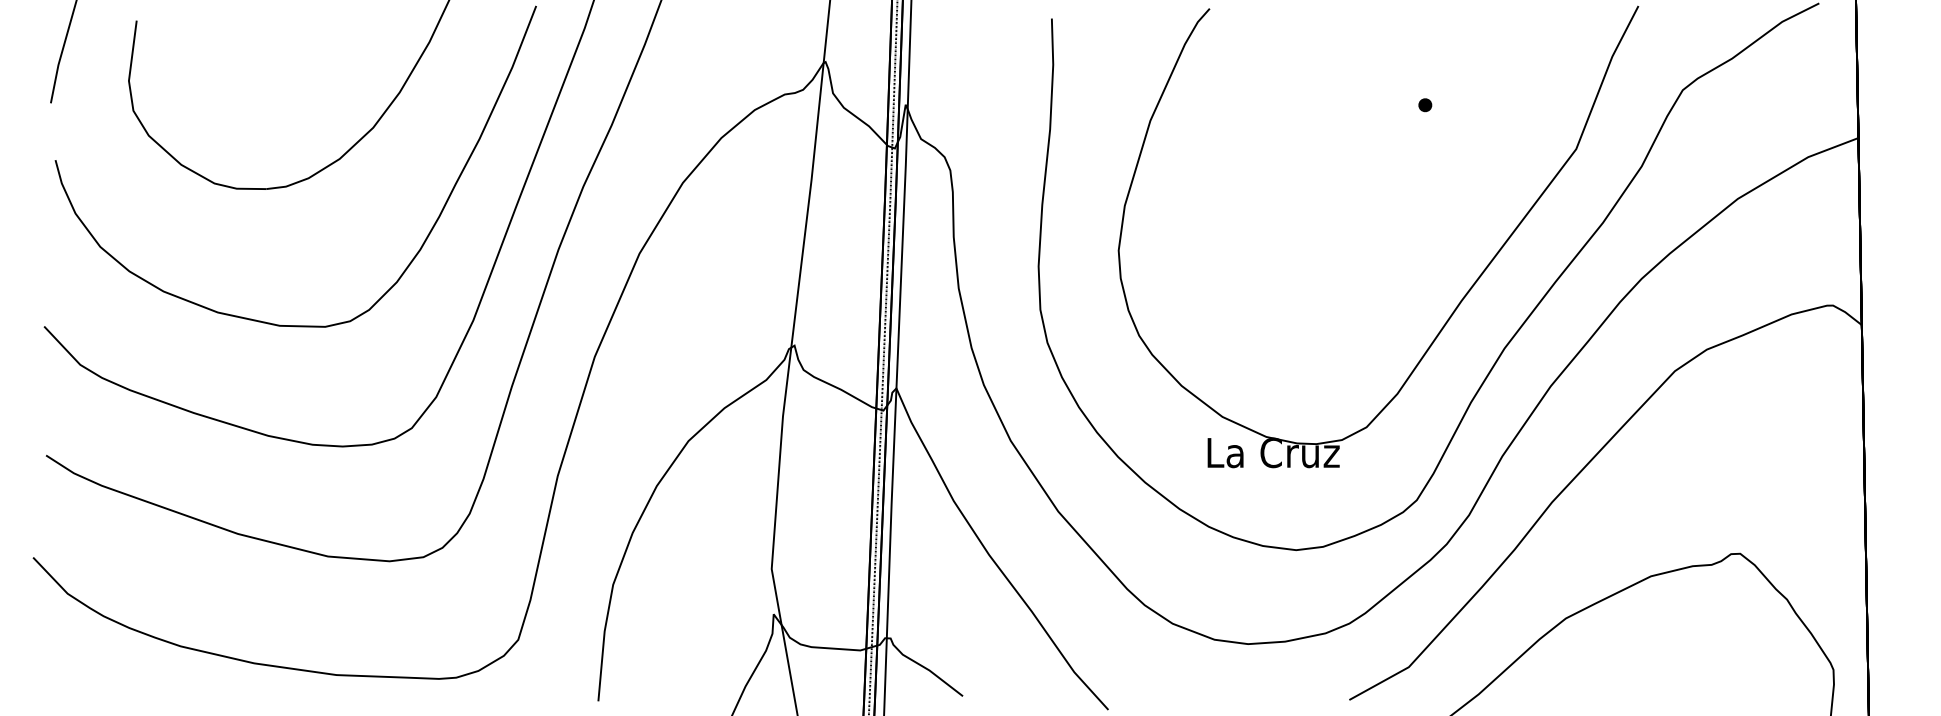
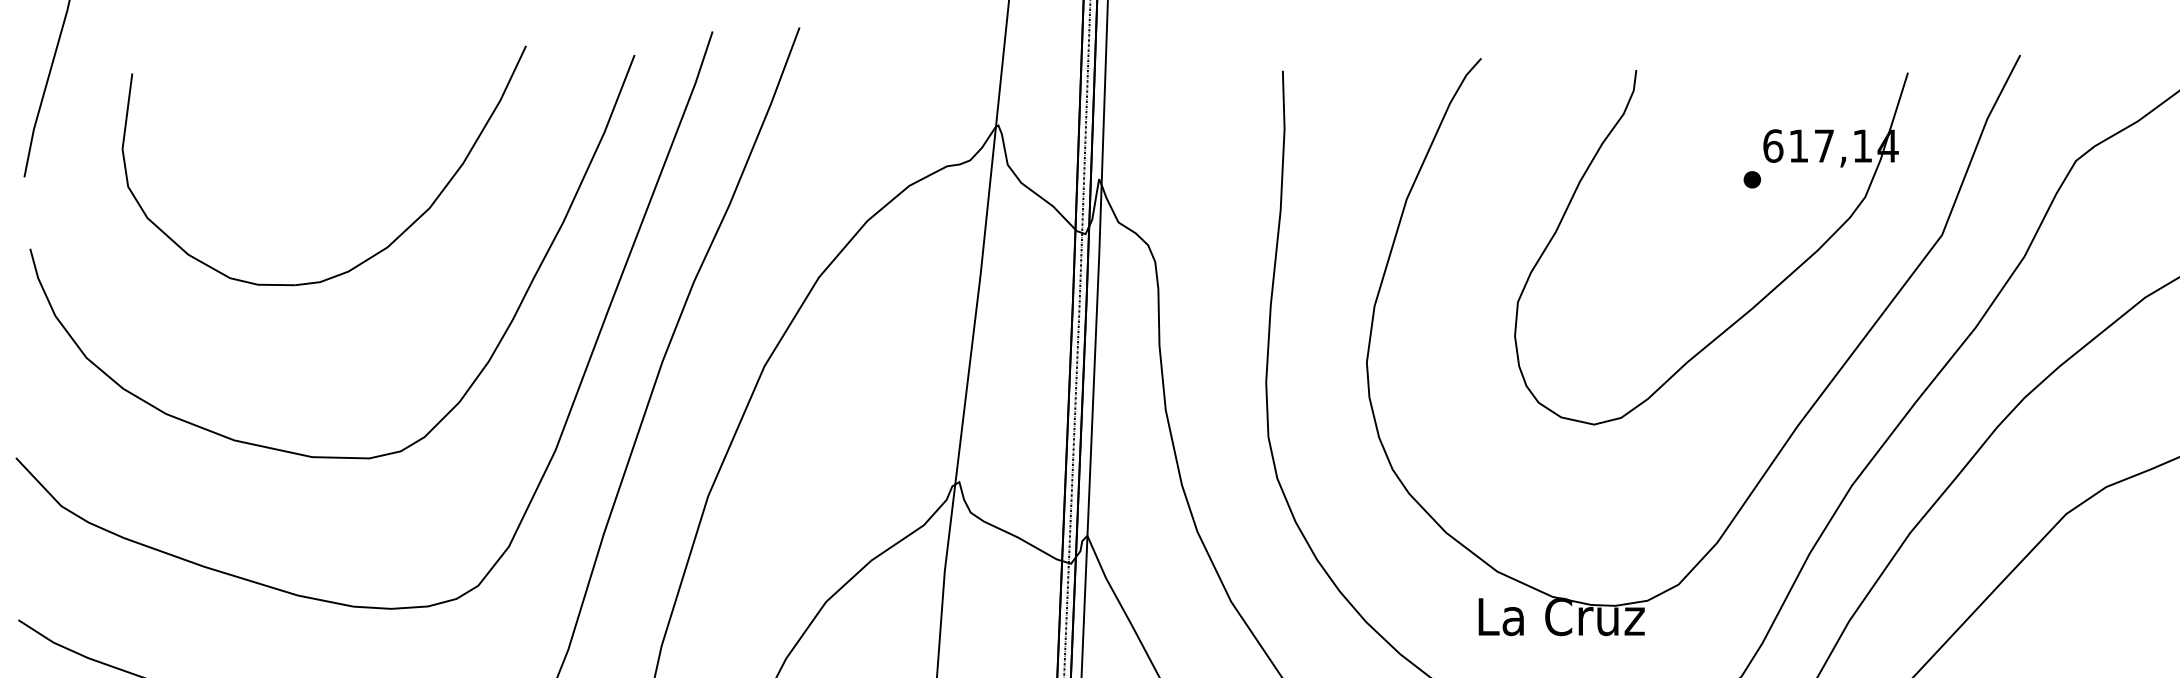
part: (1431, 200) -> (1760, 299), added

